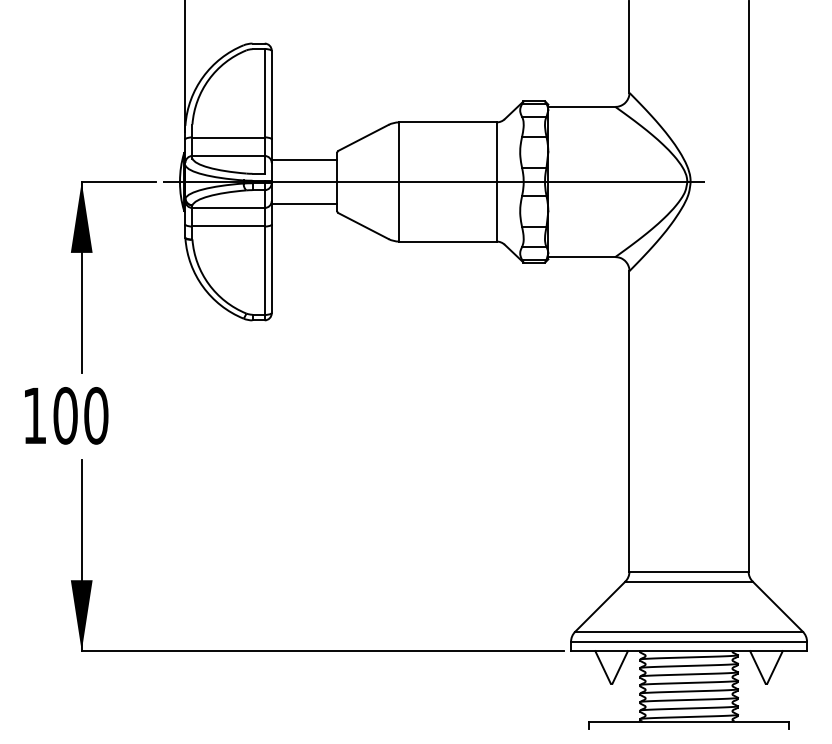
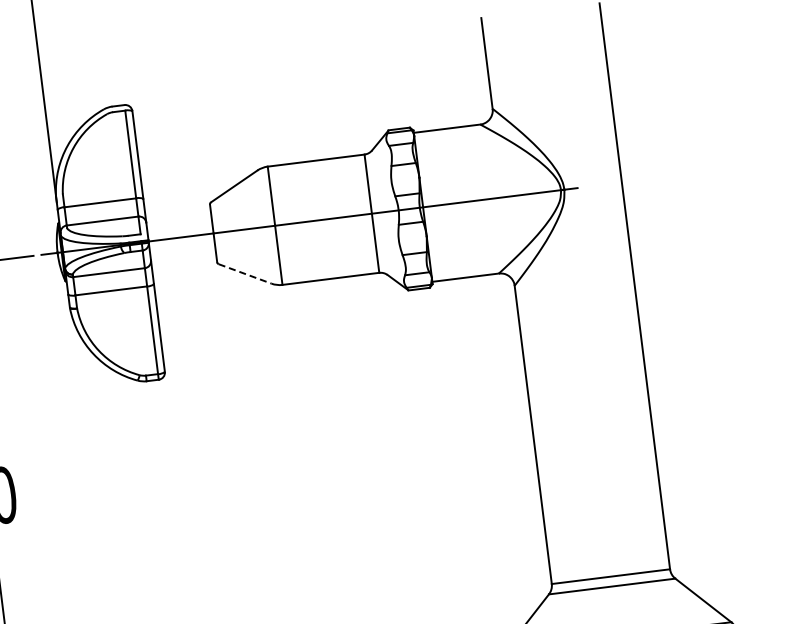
line: (304, 159) -> (178, 215), removed
line: (304, 204) -> (183, 259), removed
line: (363, 226) -> (245, 274), solid -> dashed

